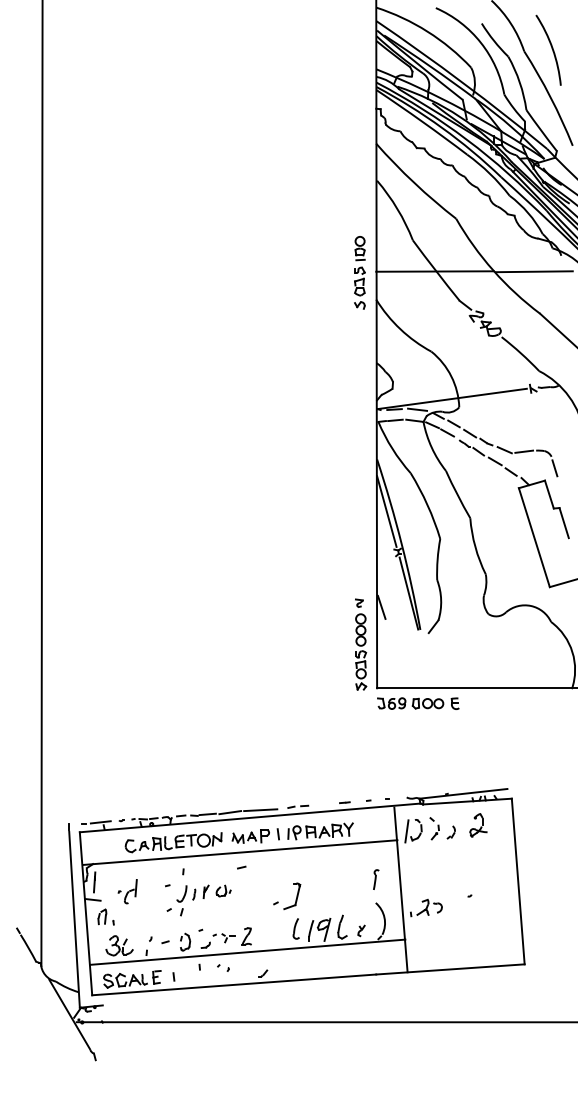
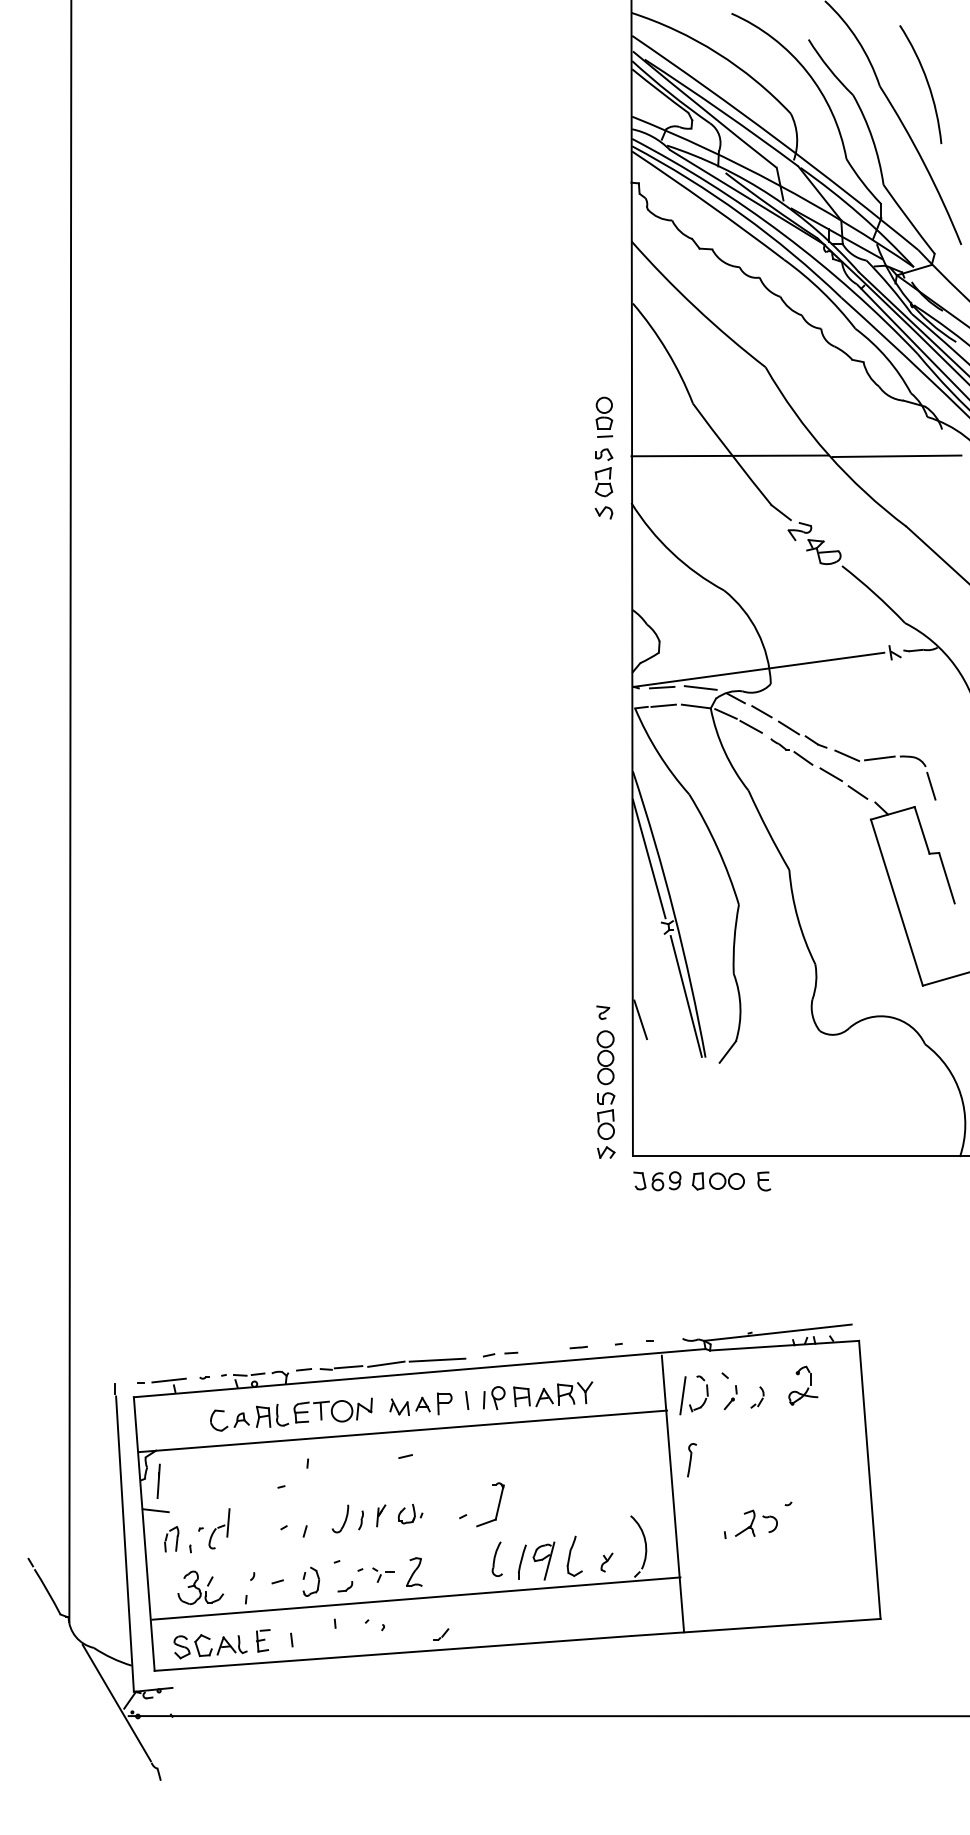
part: (376, 879) -> (692, 1459), moved
part: (127, 891) -> (213, 1528), moved
part: (203, 893) -> (376, 1518), moved
part: (426, 908) -> (751, 1525), moved

